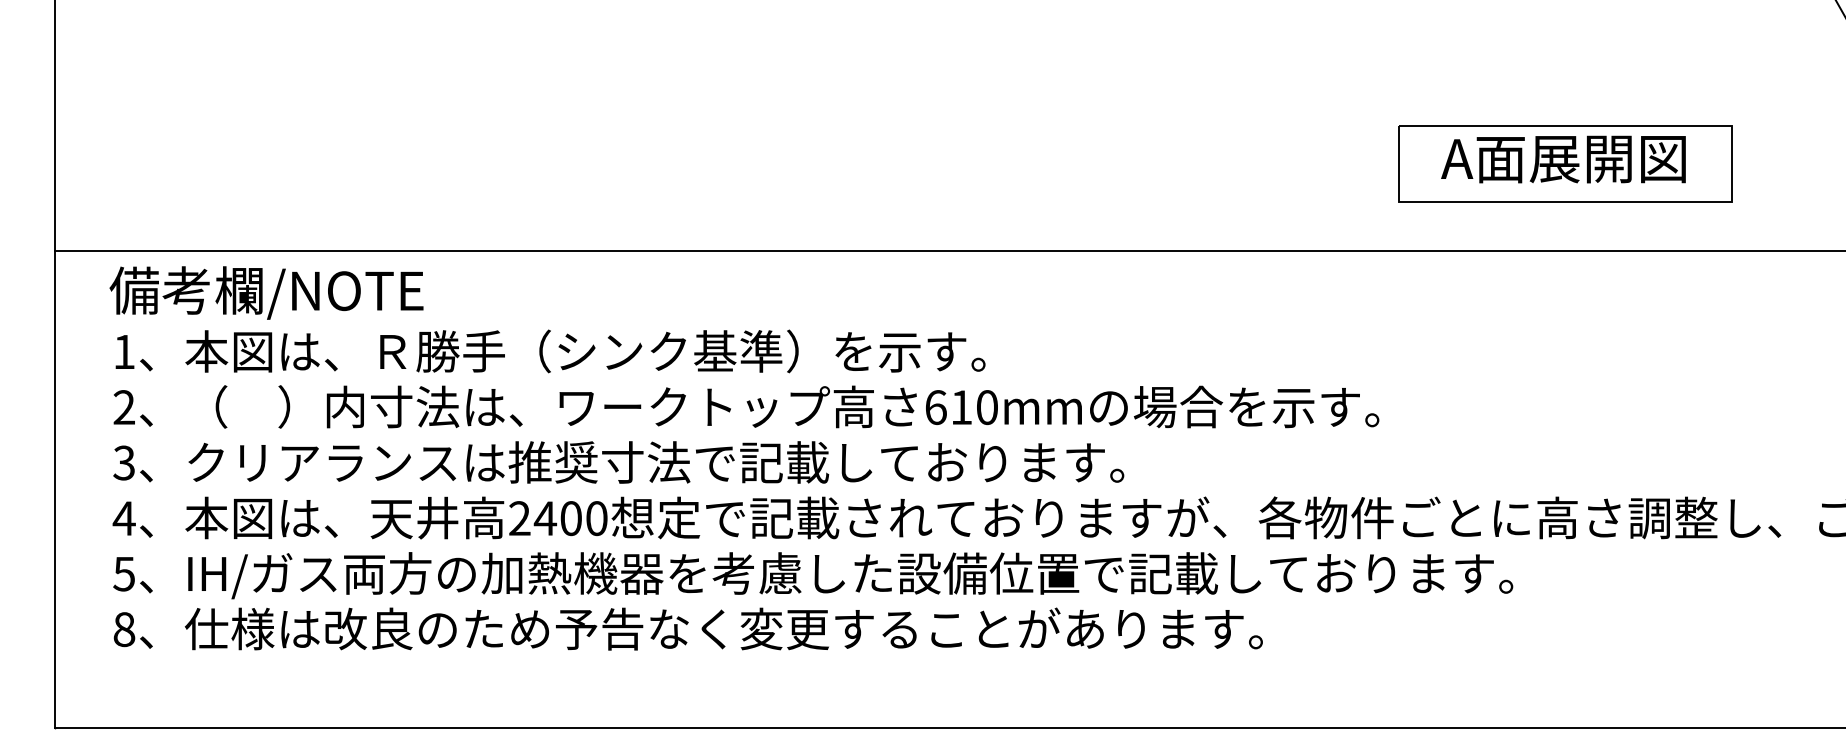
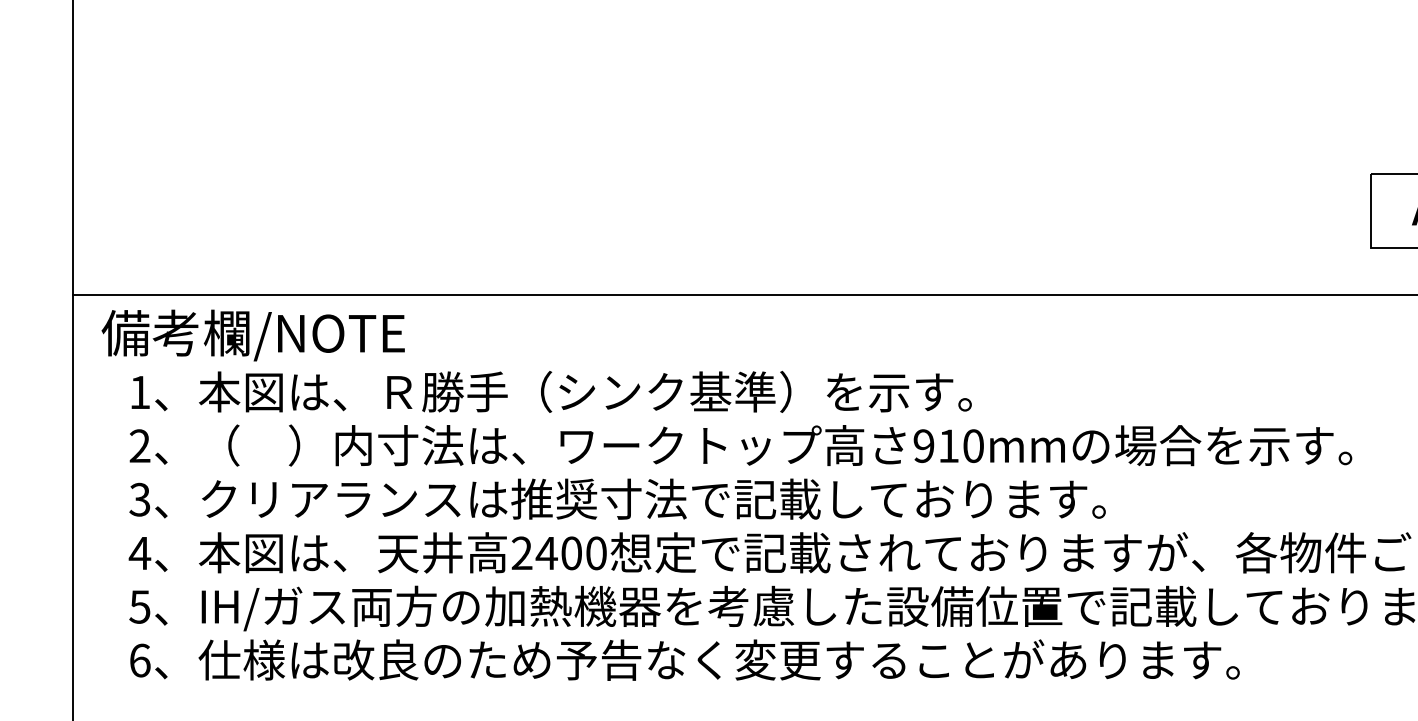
text: (266, 292) -> (253, 335), moved
text: (935, 407) -> (923, 446), 610mm -> 910mm
text: (124, 629) -> (140, 660), 8 -> 6

